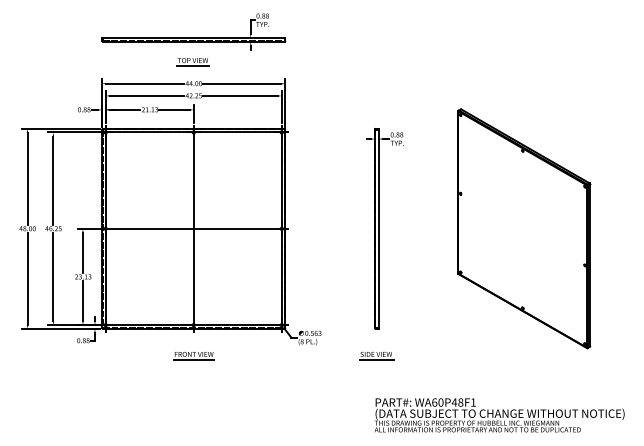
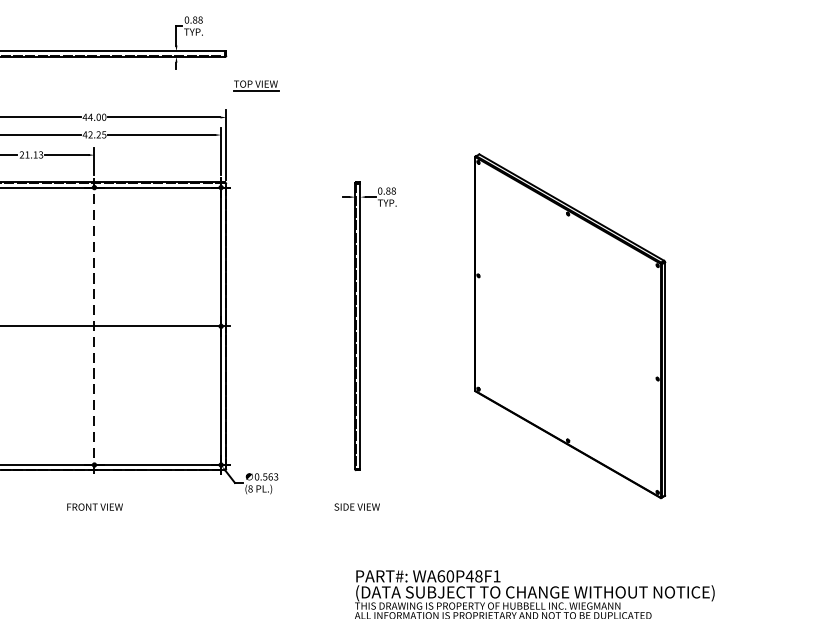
part: (192, 62) -> (255, 86), moved
line: (193, 228) -> (94, 325), solid -> dashed
line: (193, 359) -> (94, 514), removed
line: (376, 359) -> (357, 514), removed

